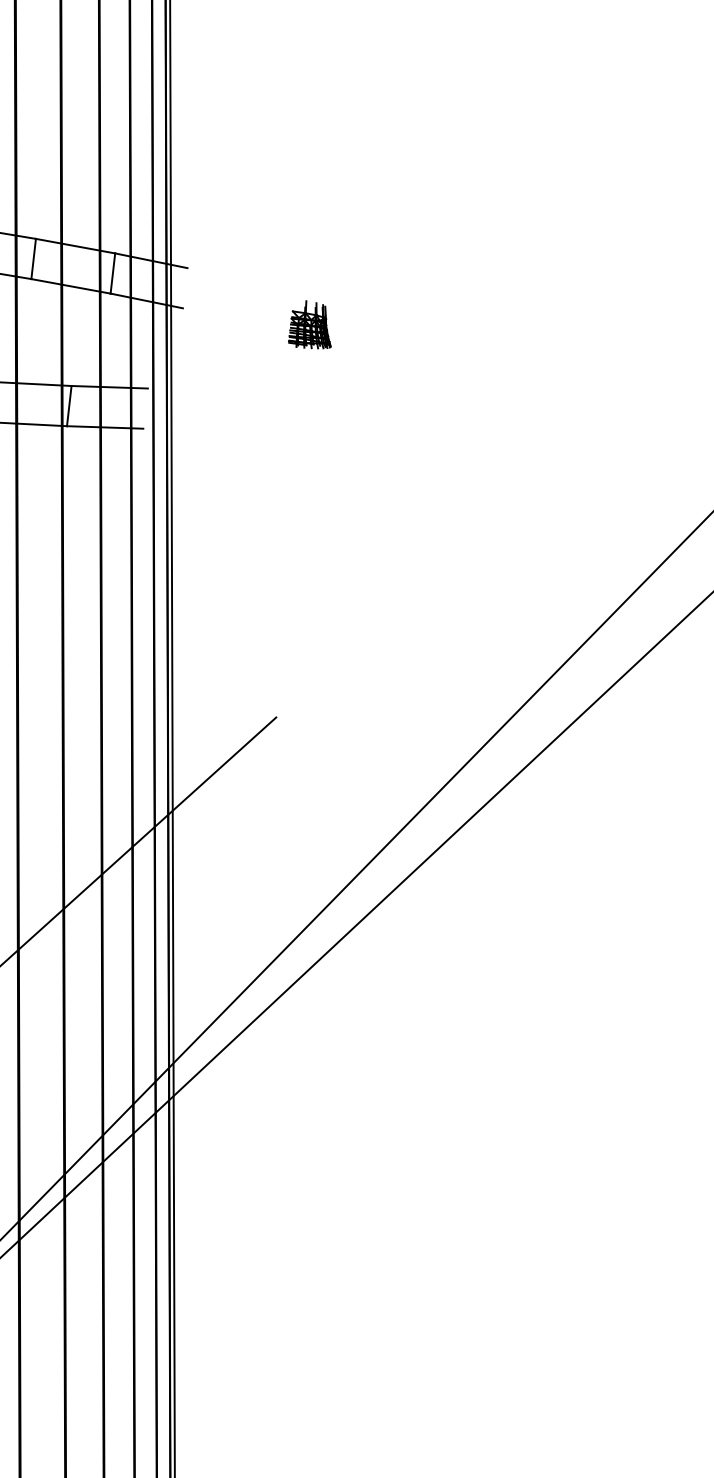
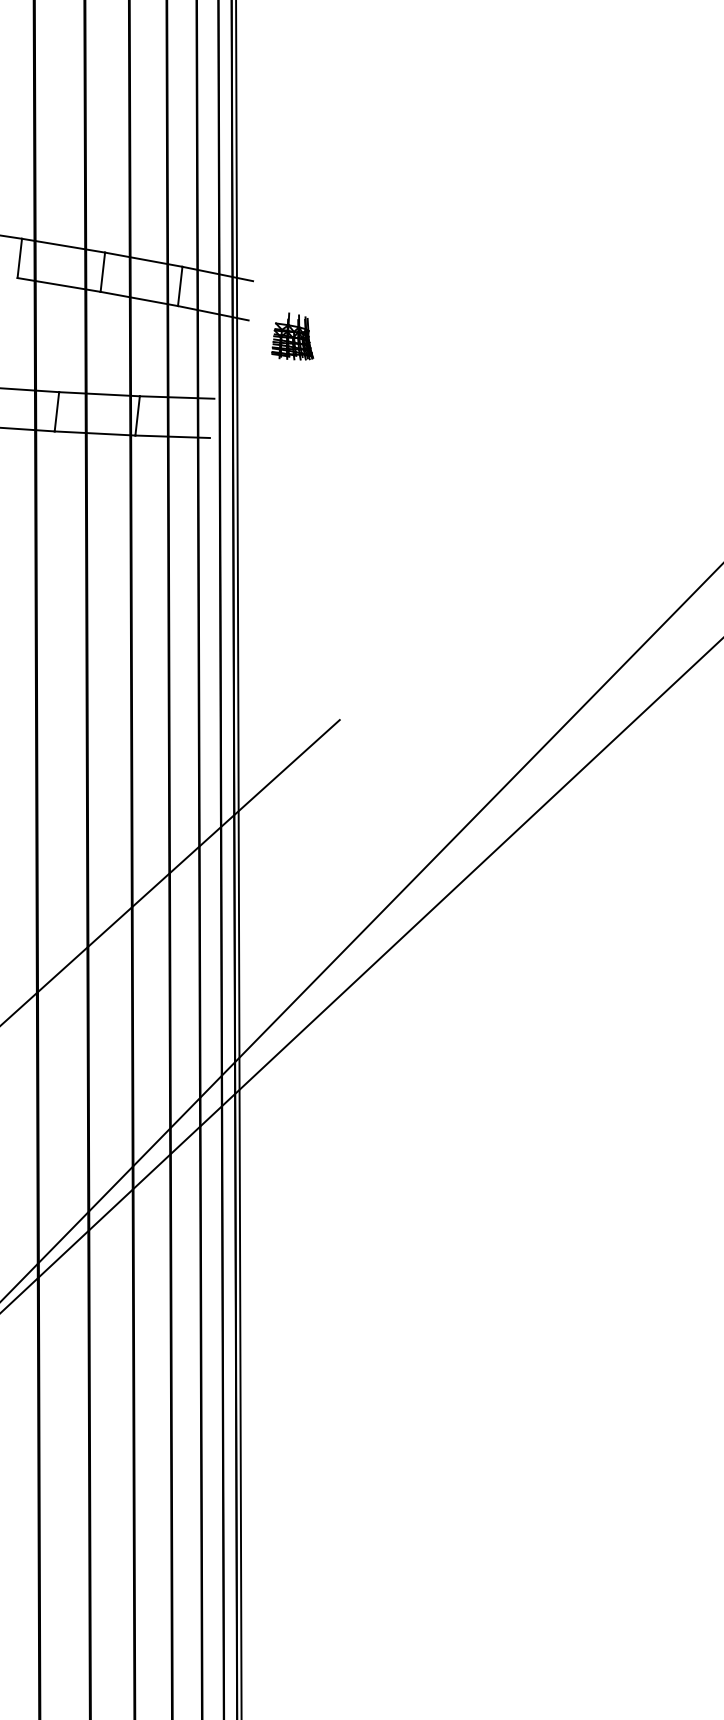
part: (309, 324) -> (292, 336), moved

